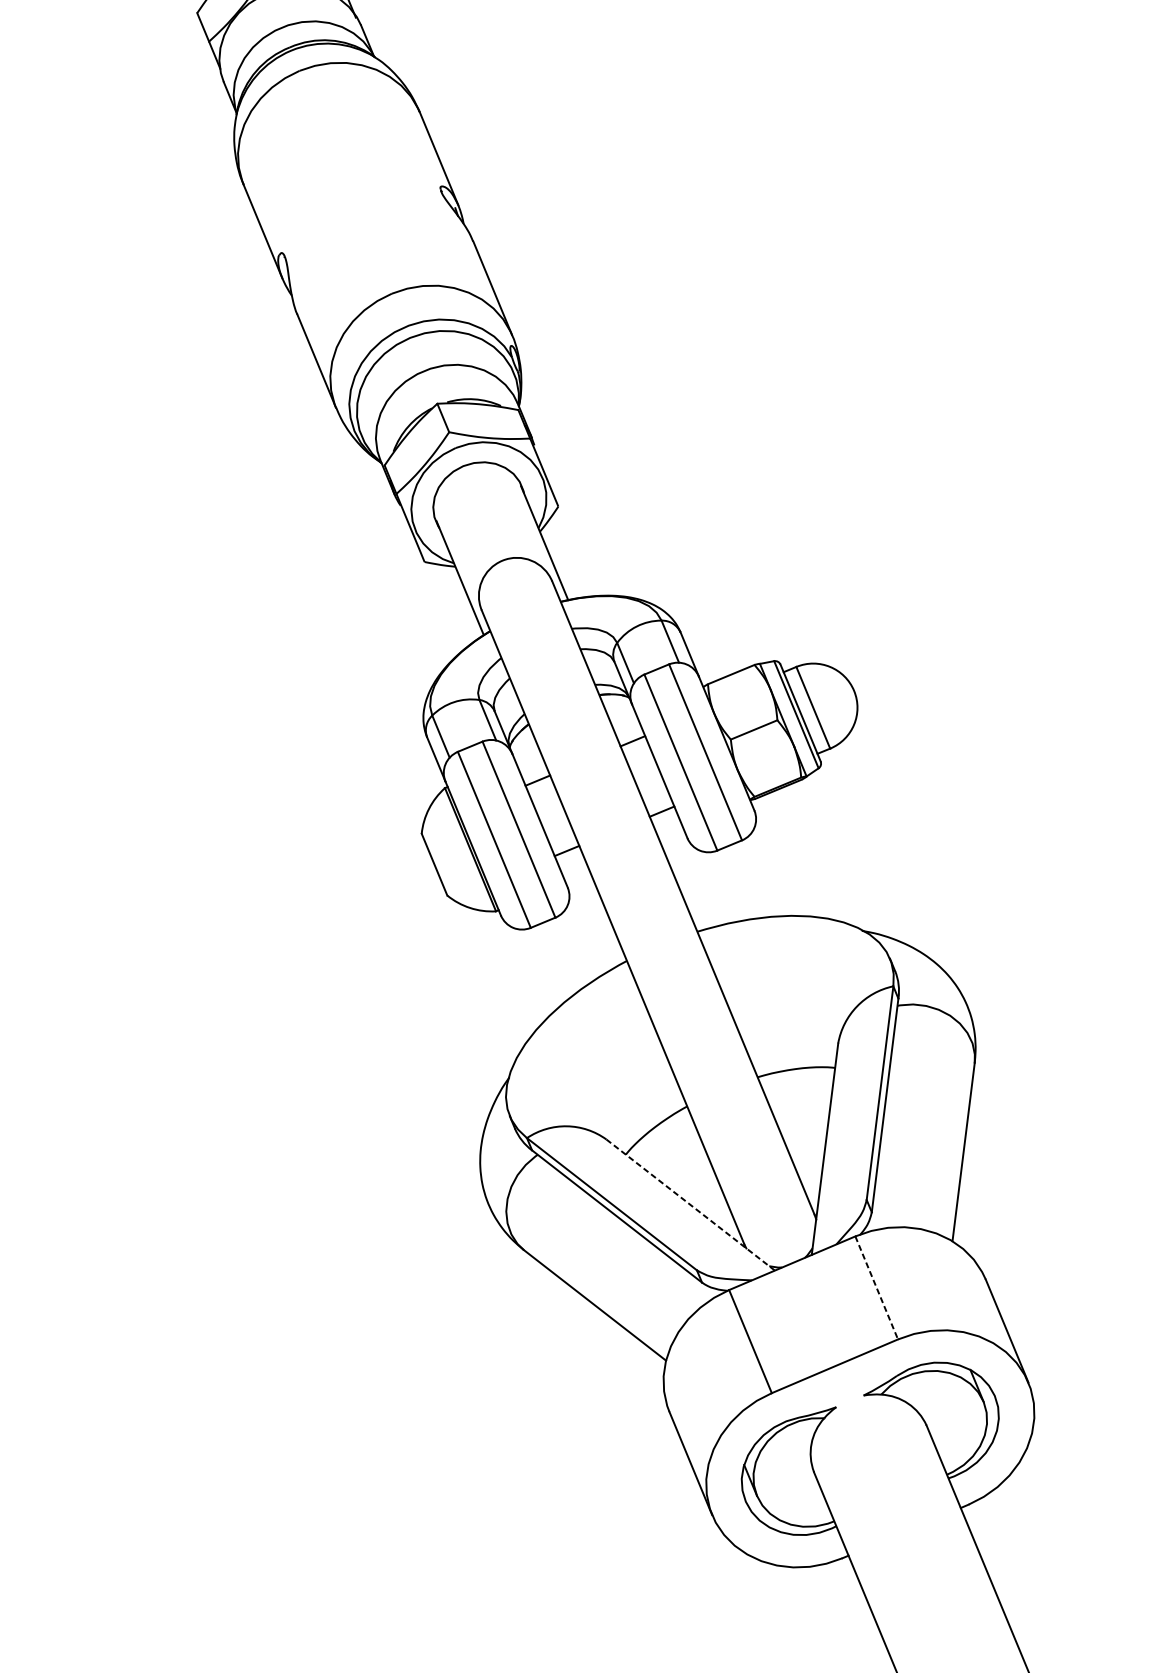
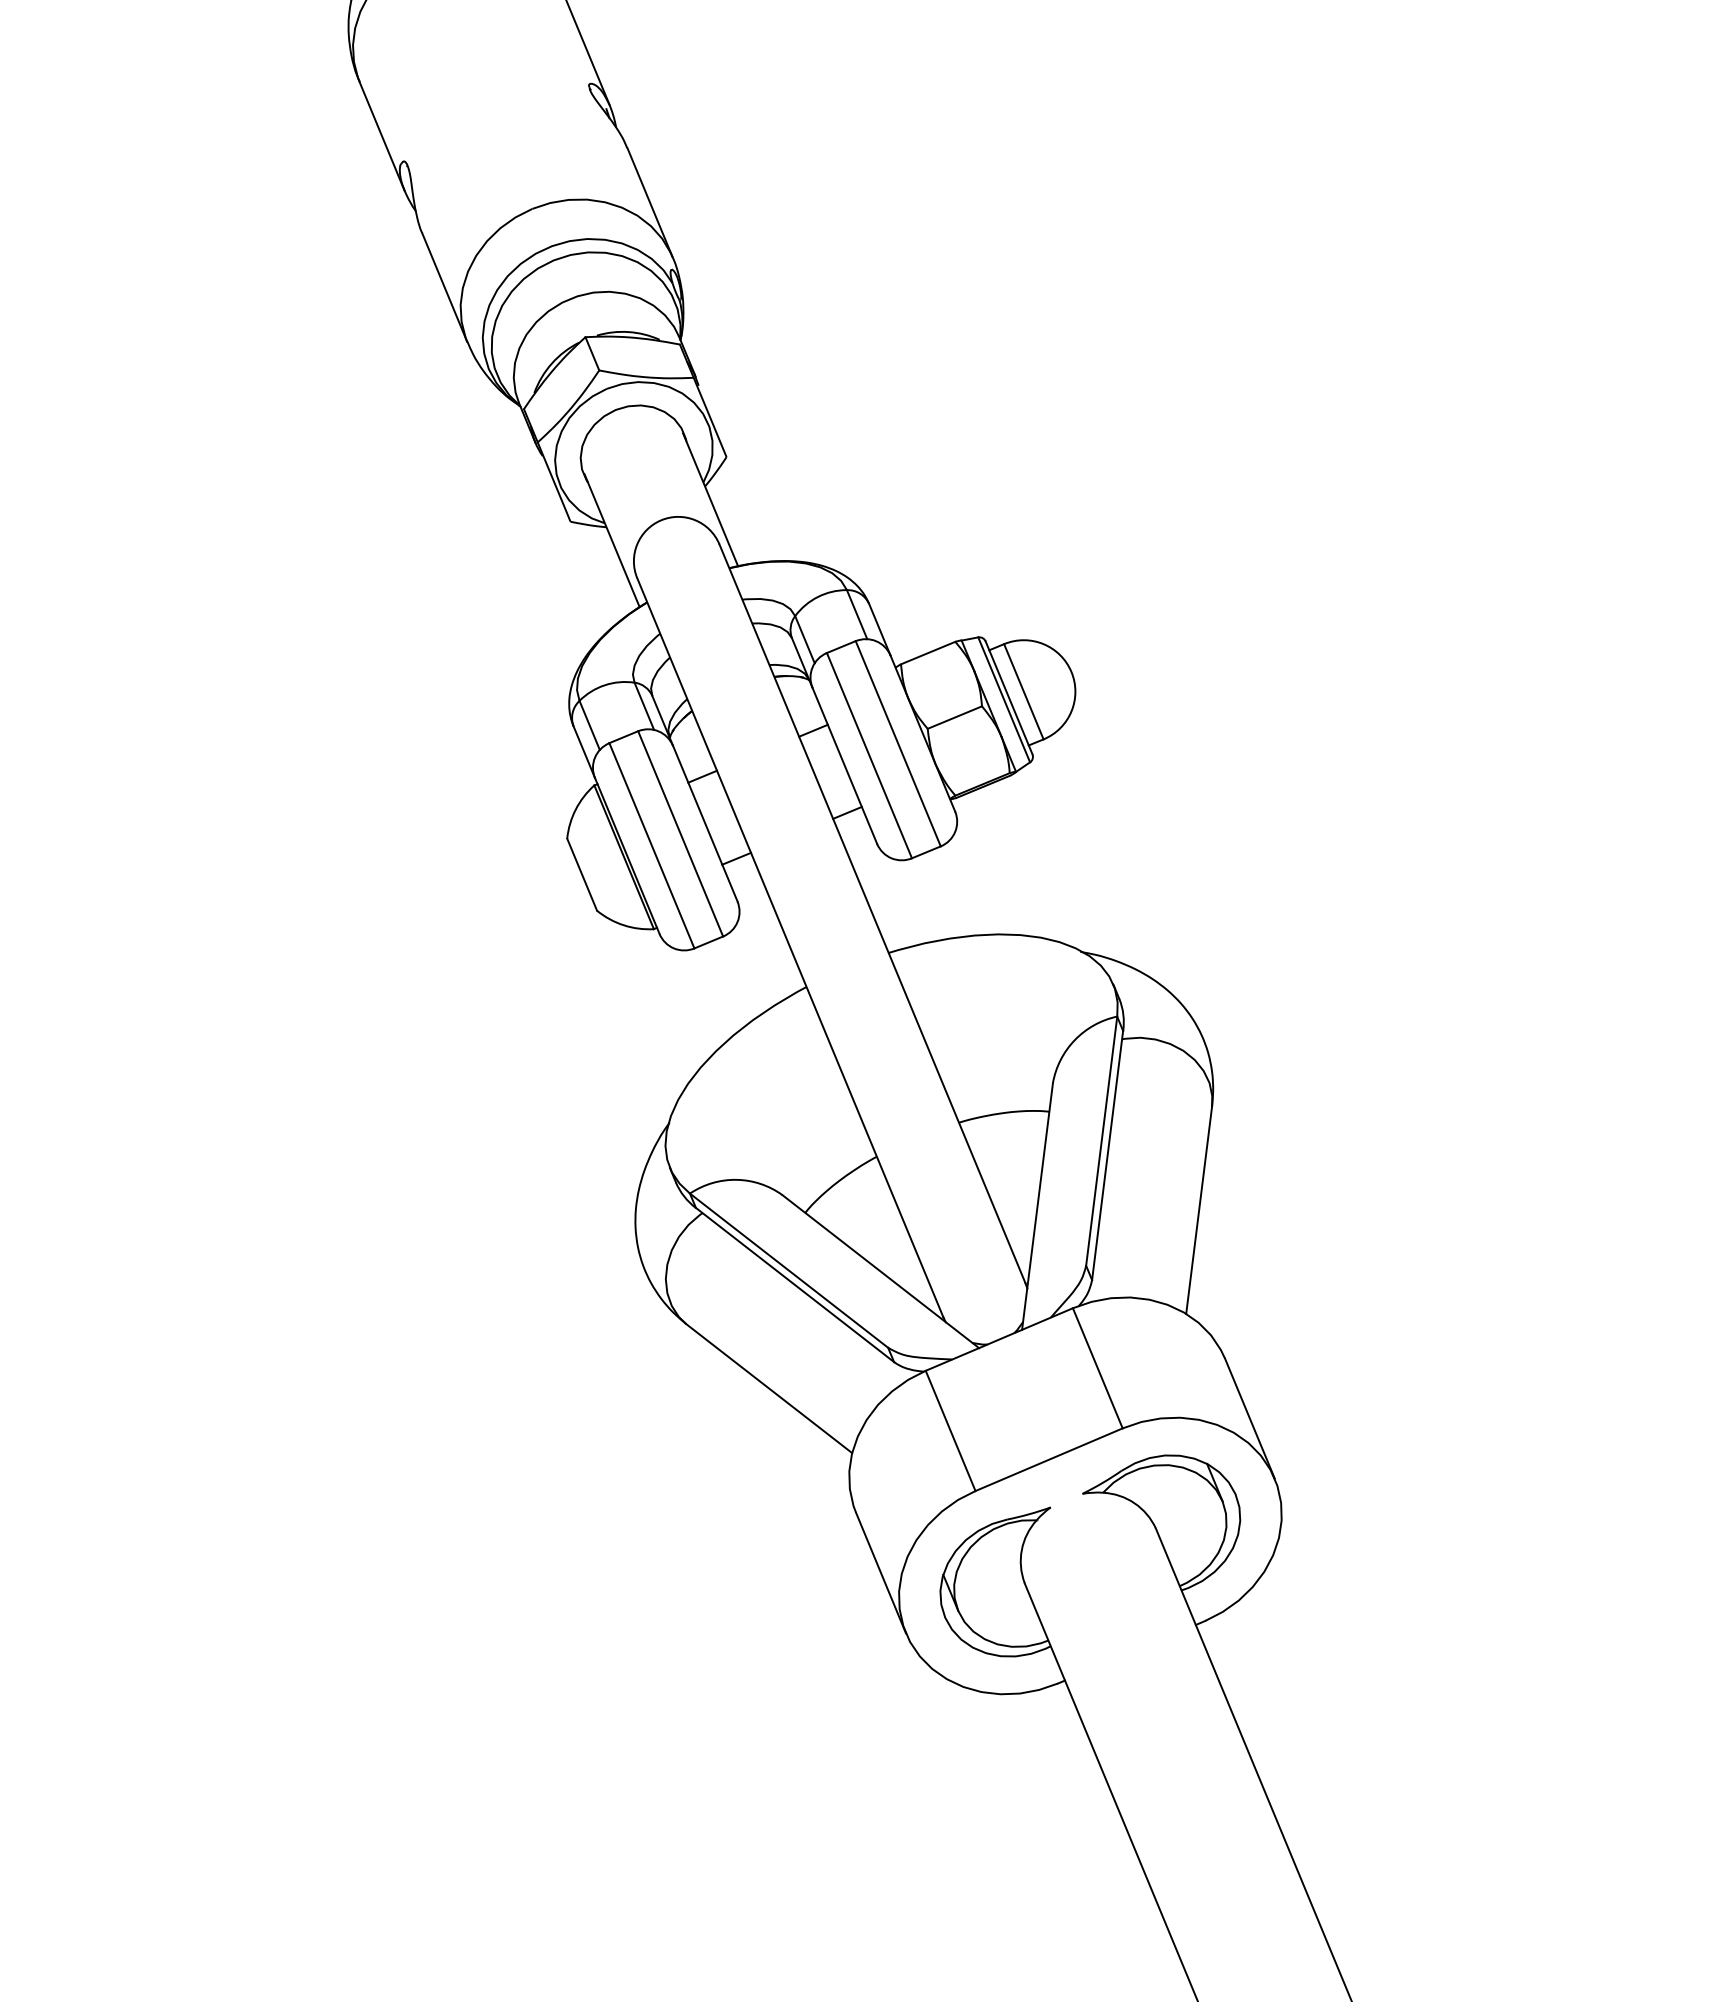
line: (690, 1204) -> (880, 1271), dashed -> solid
line: (876, 1288) -> (1097, 1368), dashed -> solid

